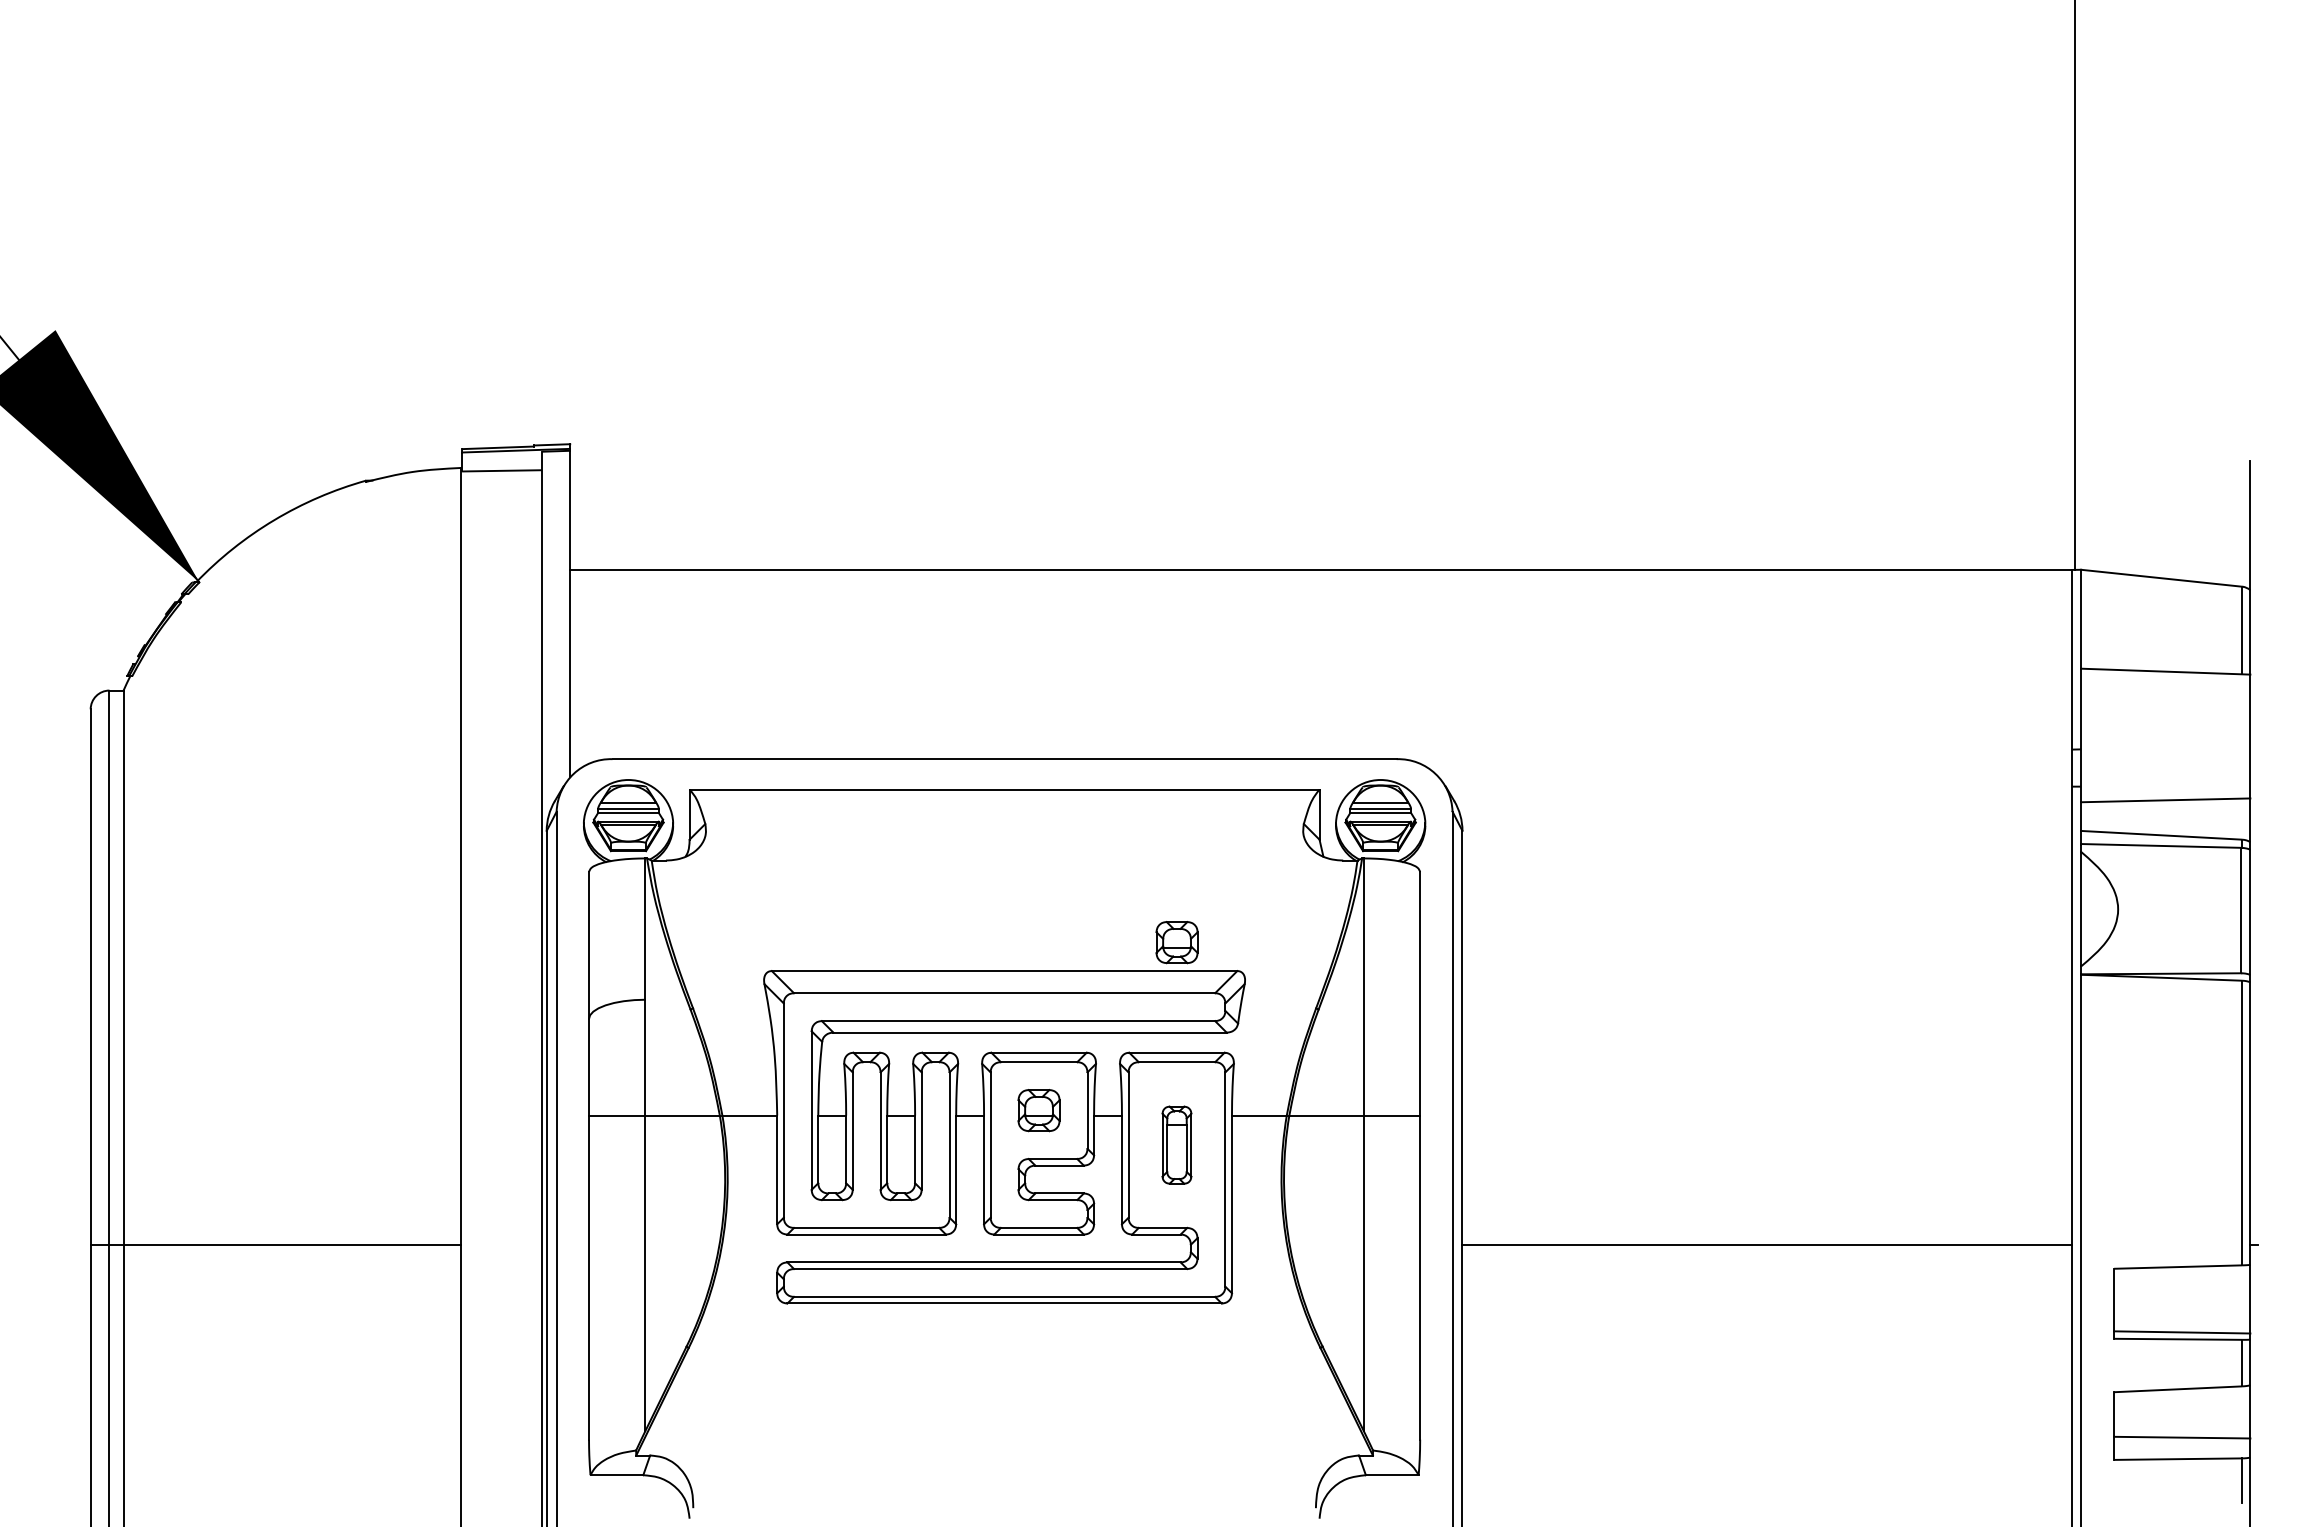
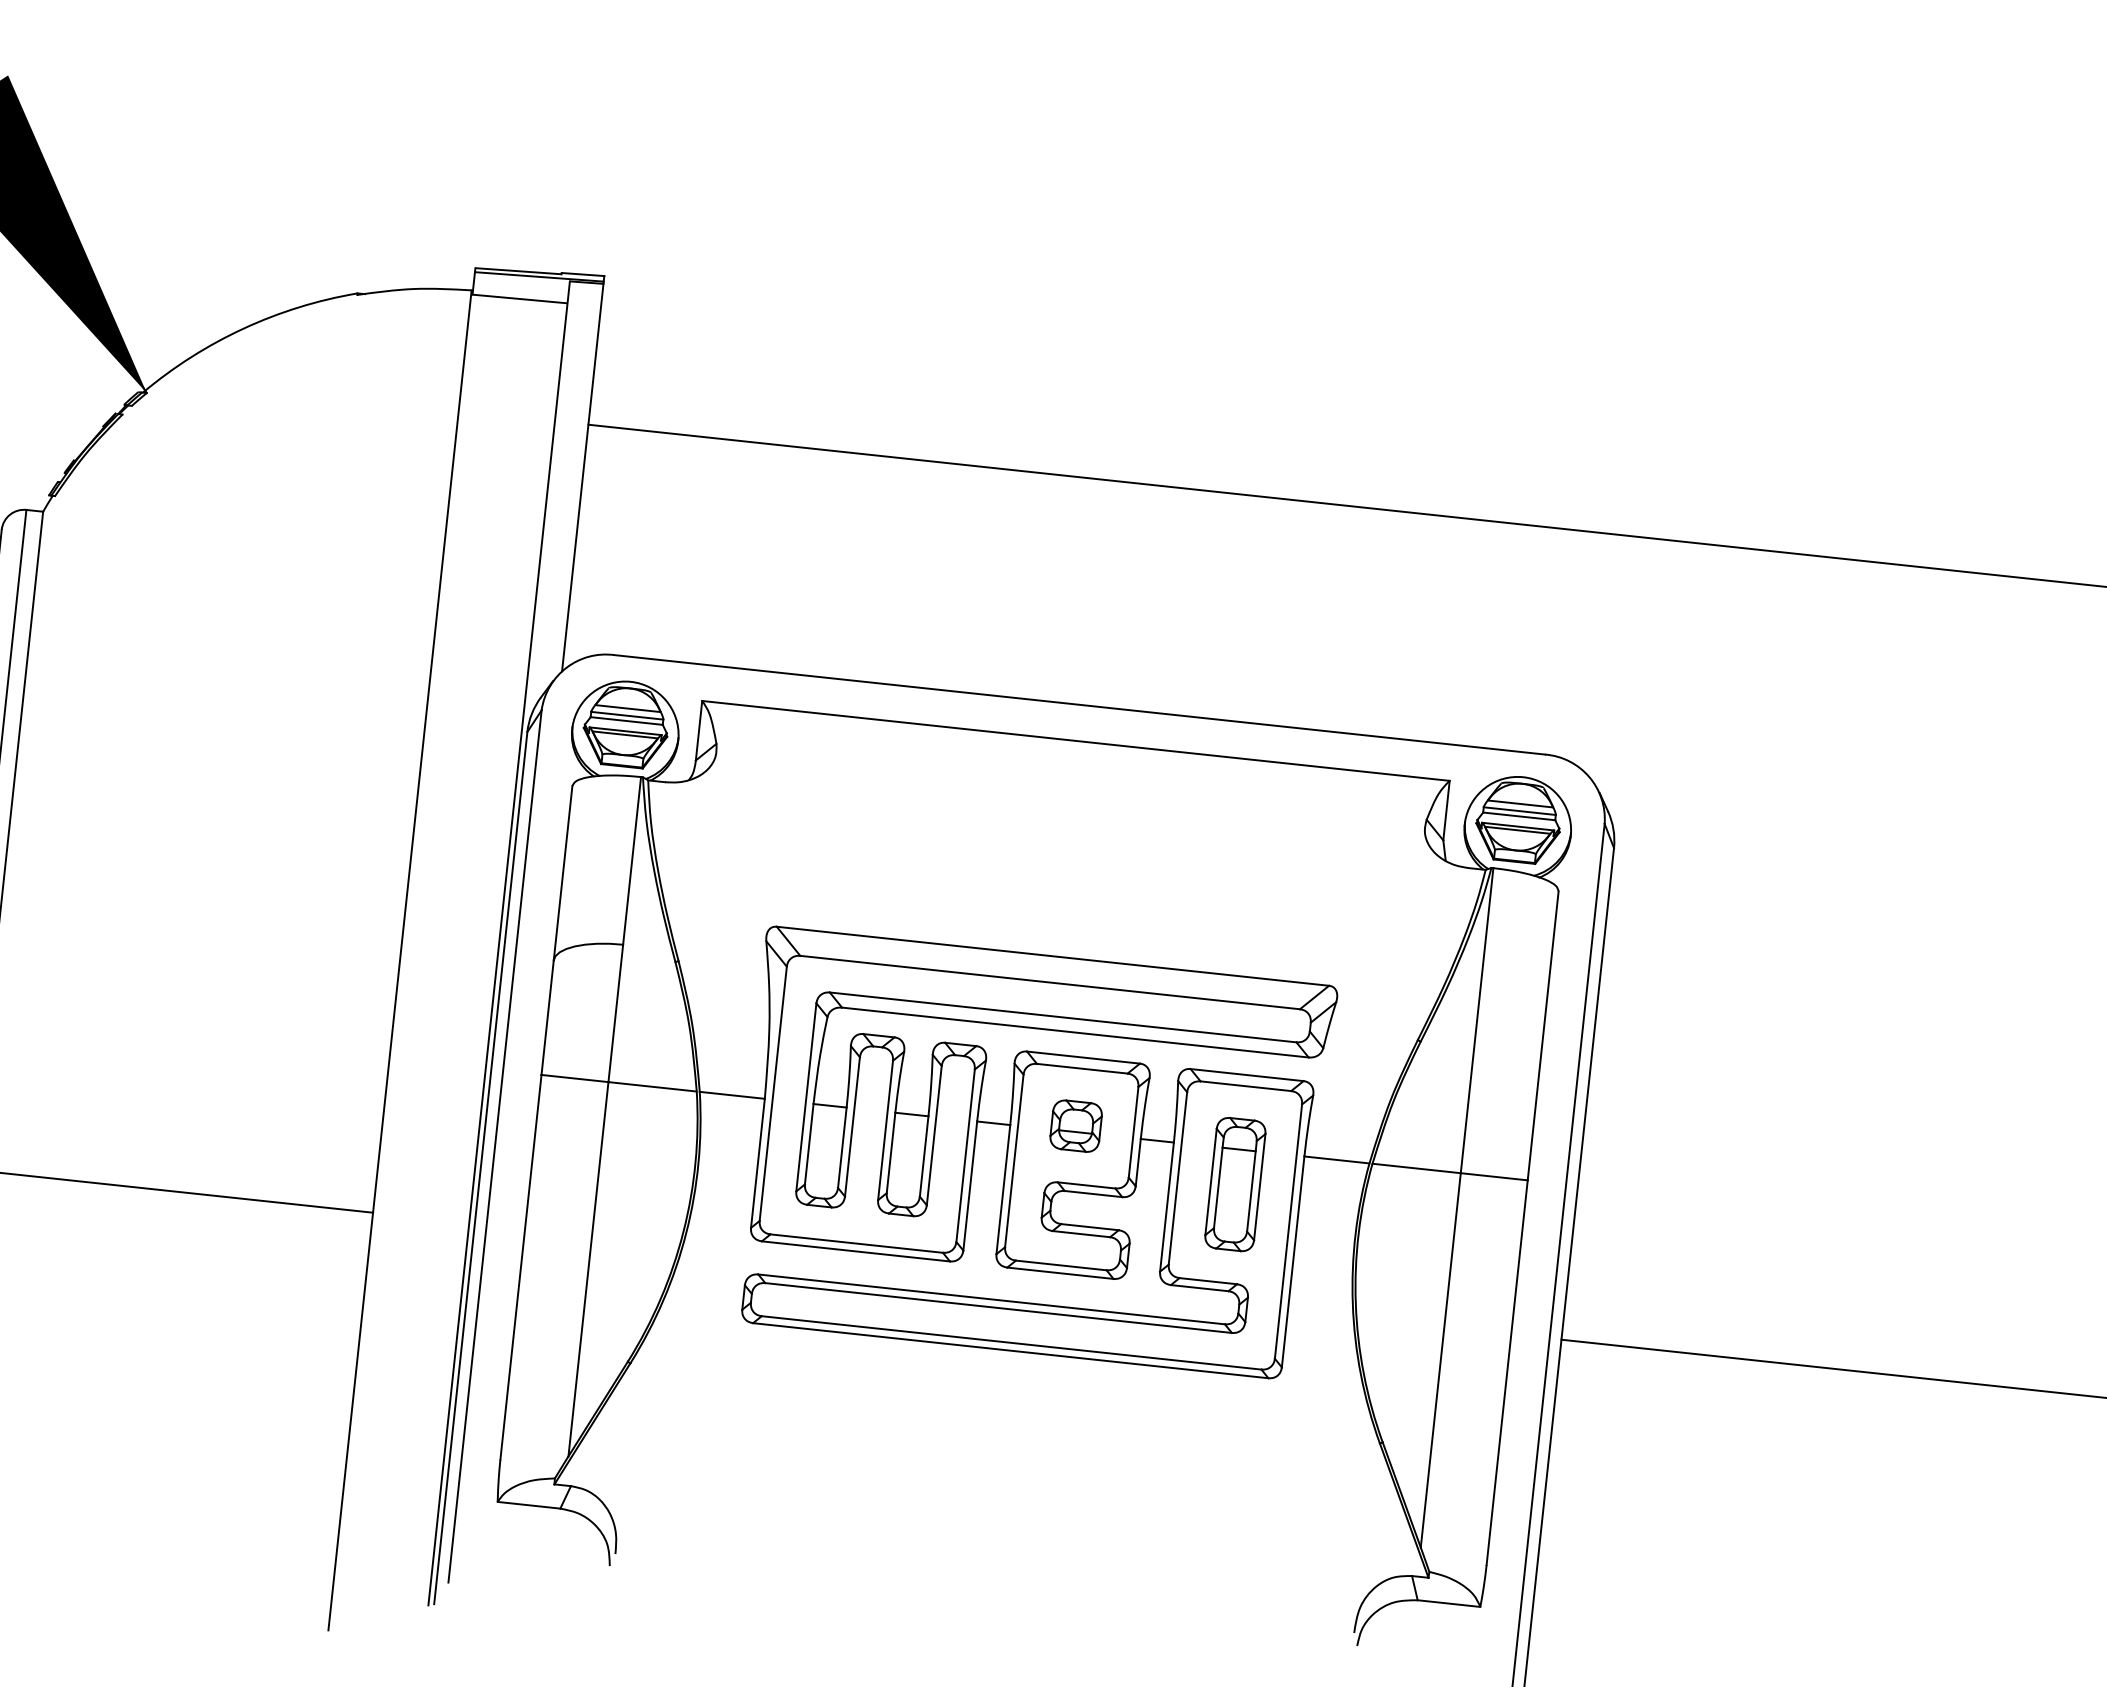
part: (1176, 942) -> (1260, 944), removed
part: (1176, 1145) -> (1234, 1185), size x1.43

